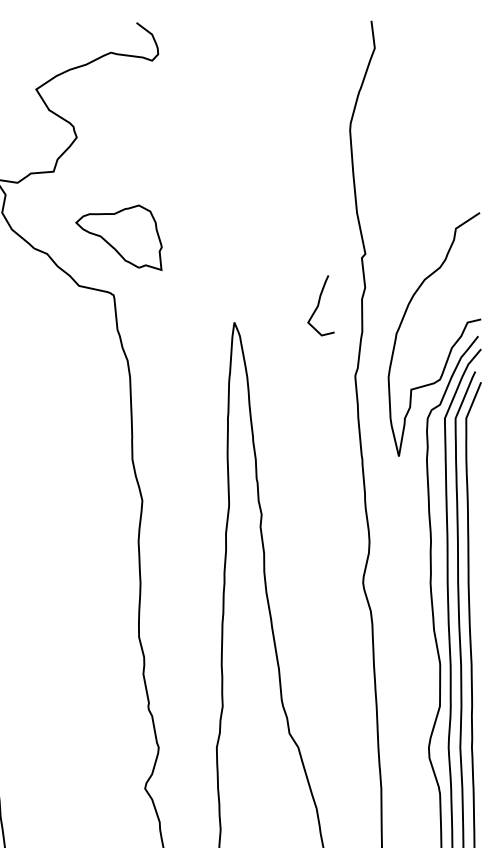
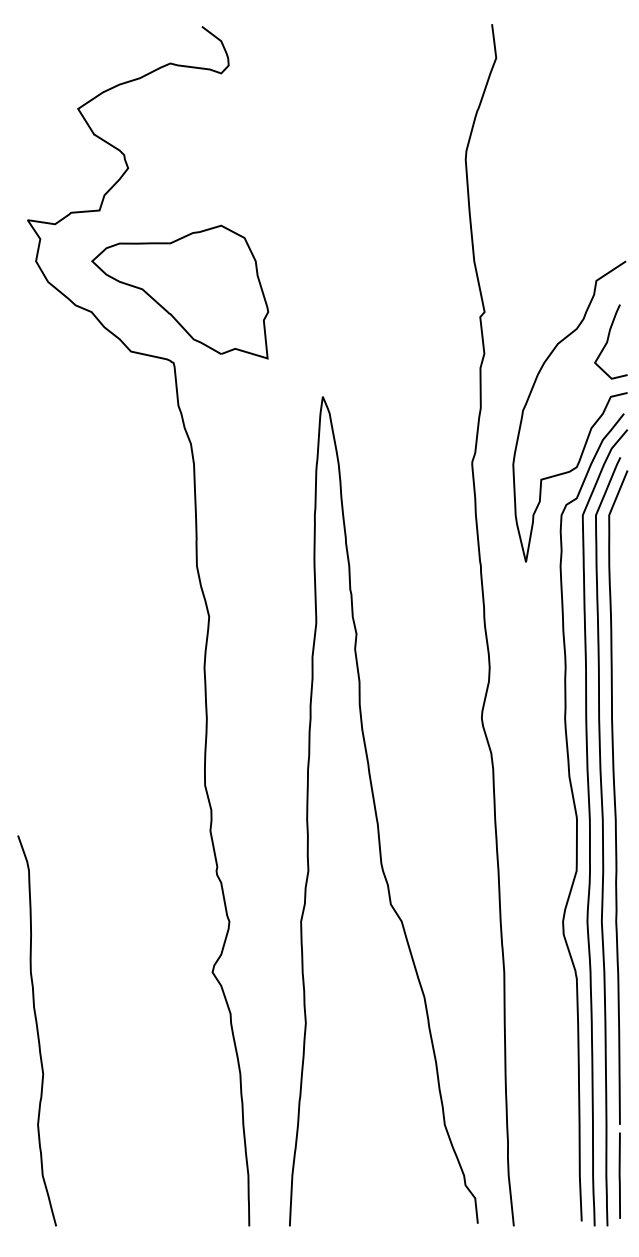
part: (119, 237) -> (180, 291), size x1.67
curve: (319, 305) -> (608, 341), moved

